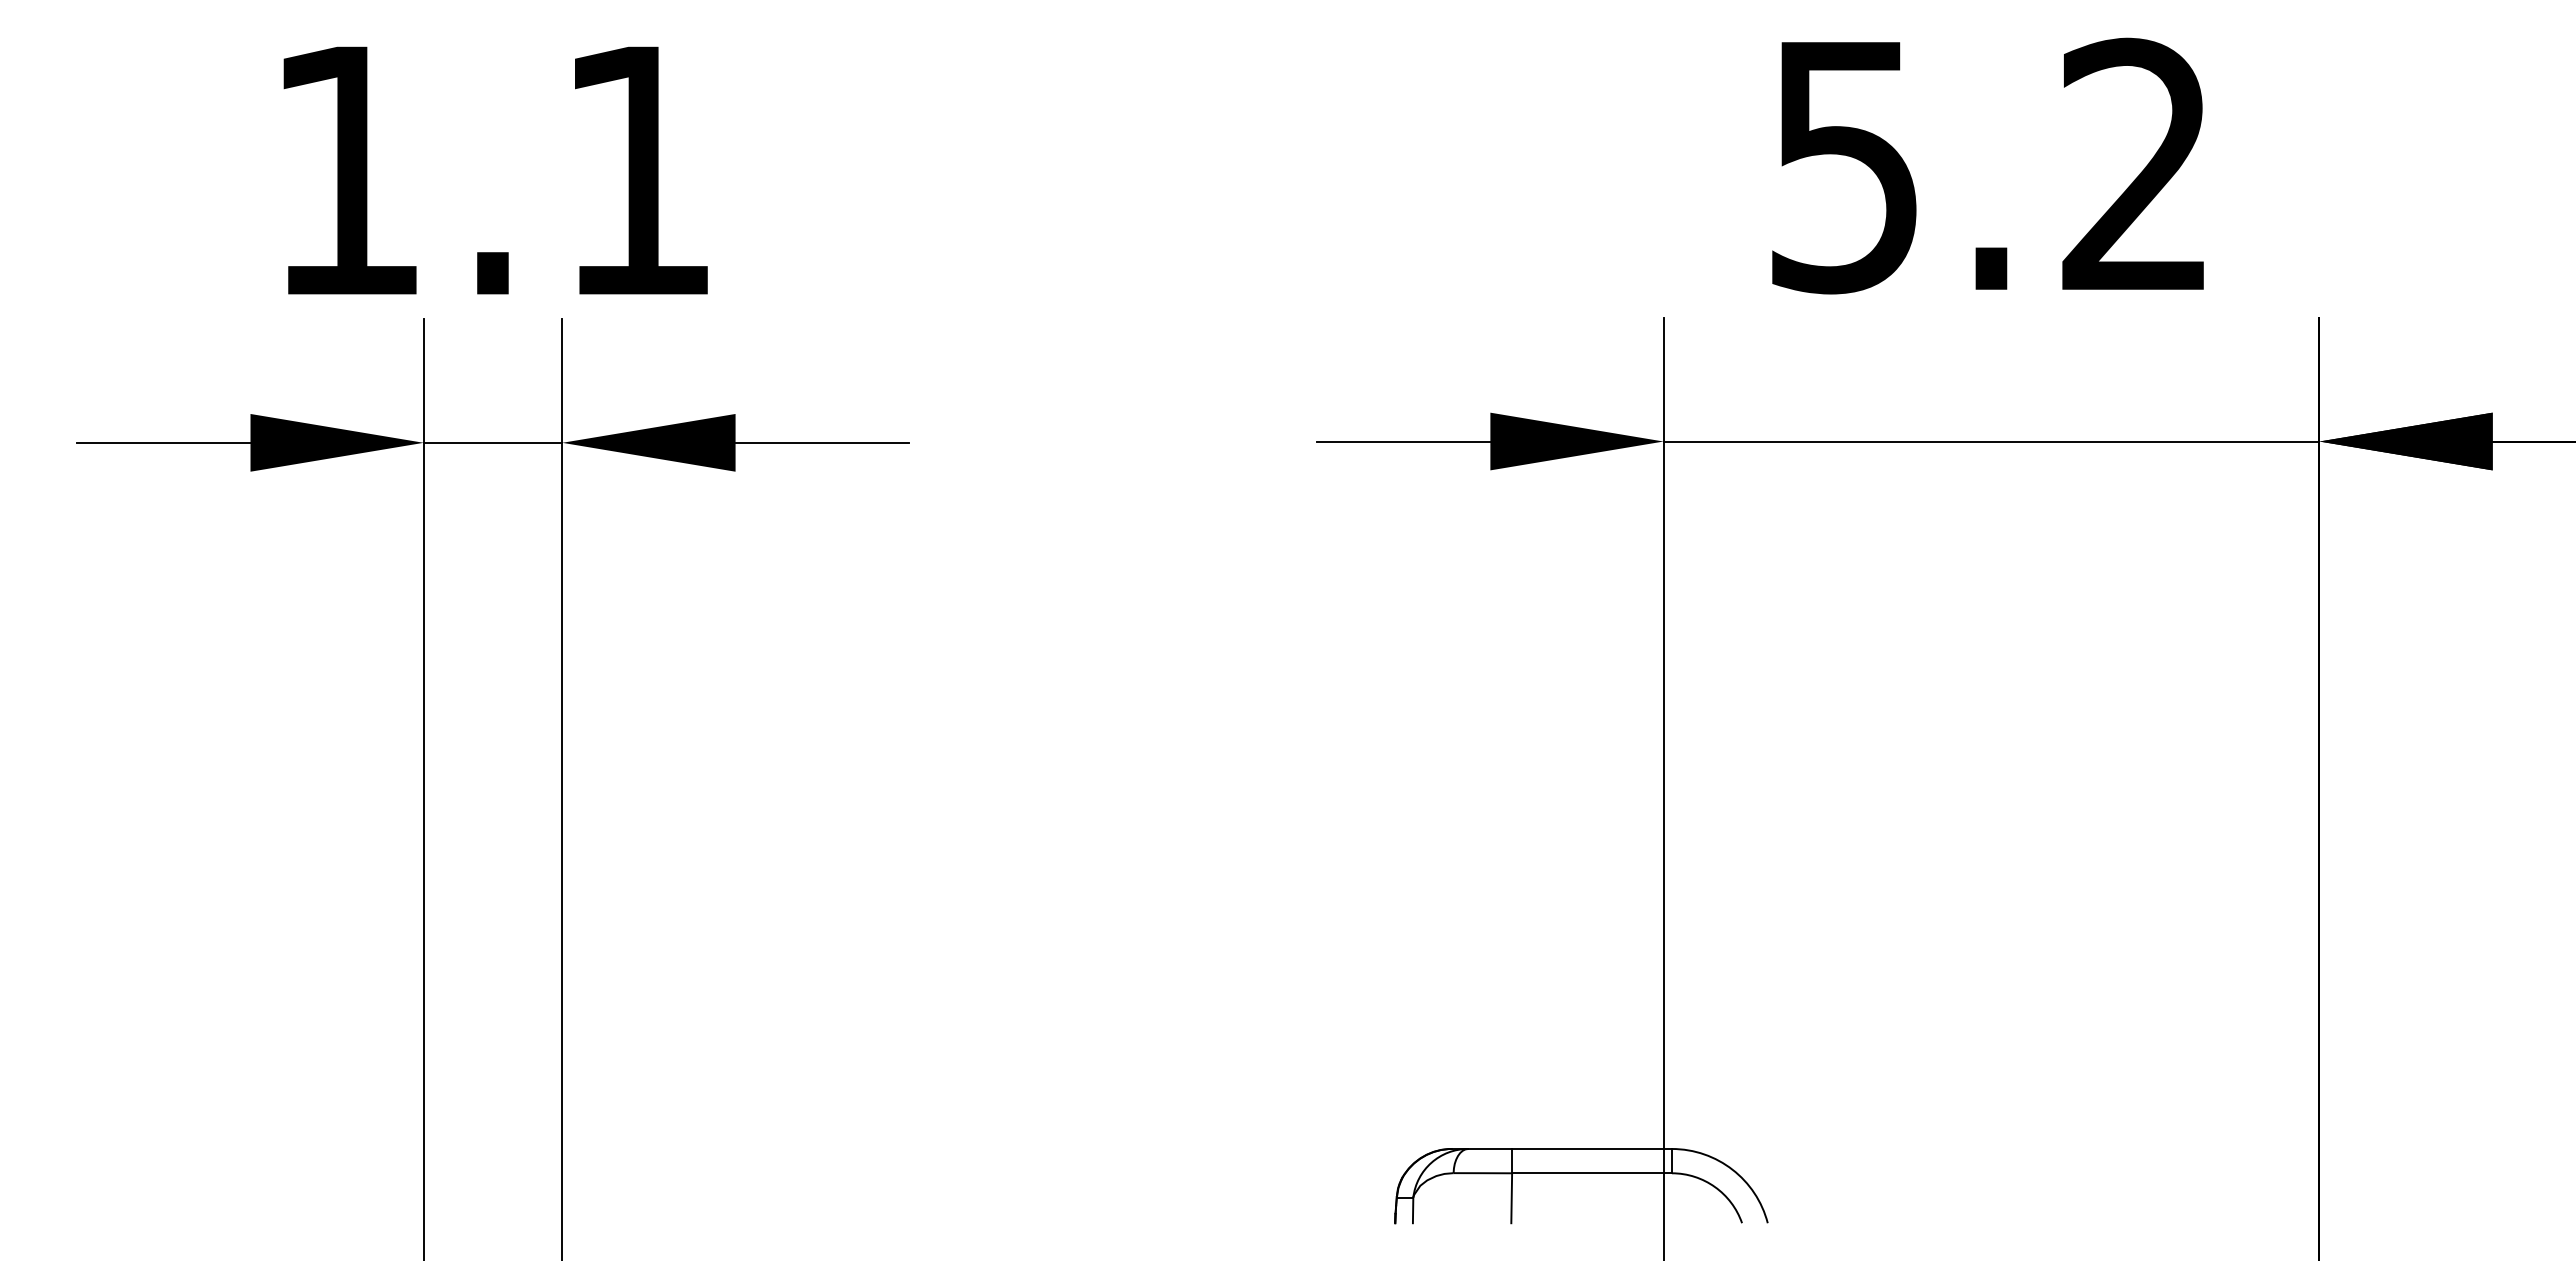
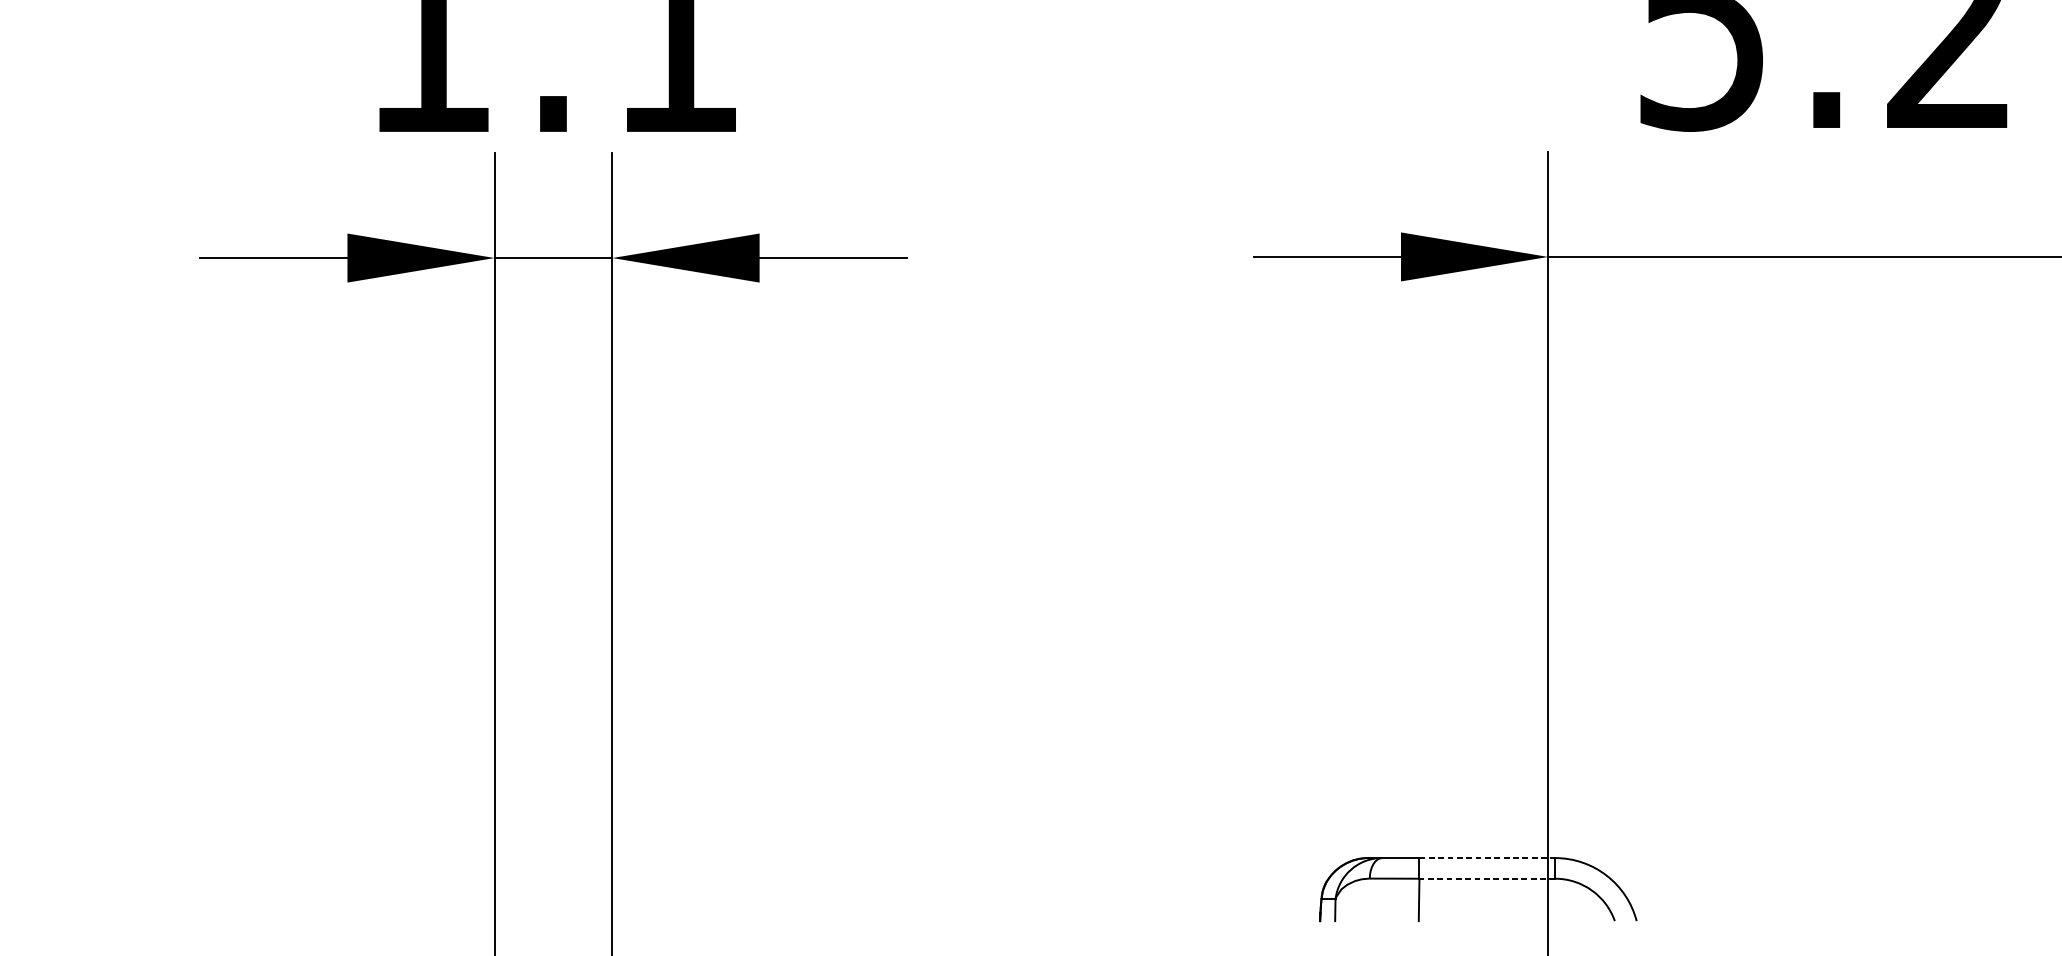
line: (1592, 1148) -> (1487, 857), solid -> dashed
line: (1592, 1173) -> (1487, 878), solid -> dashed

